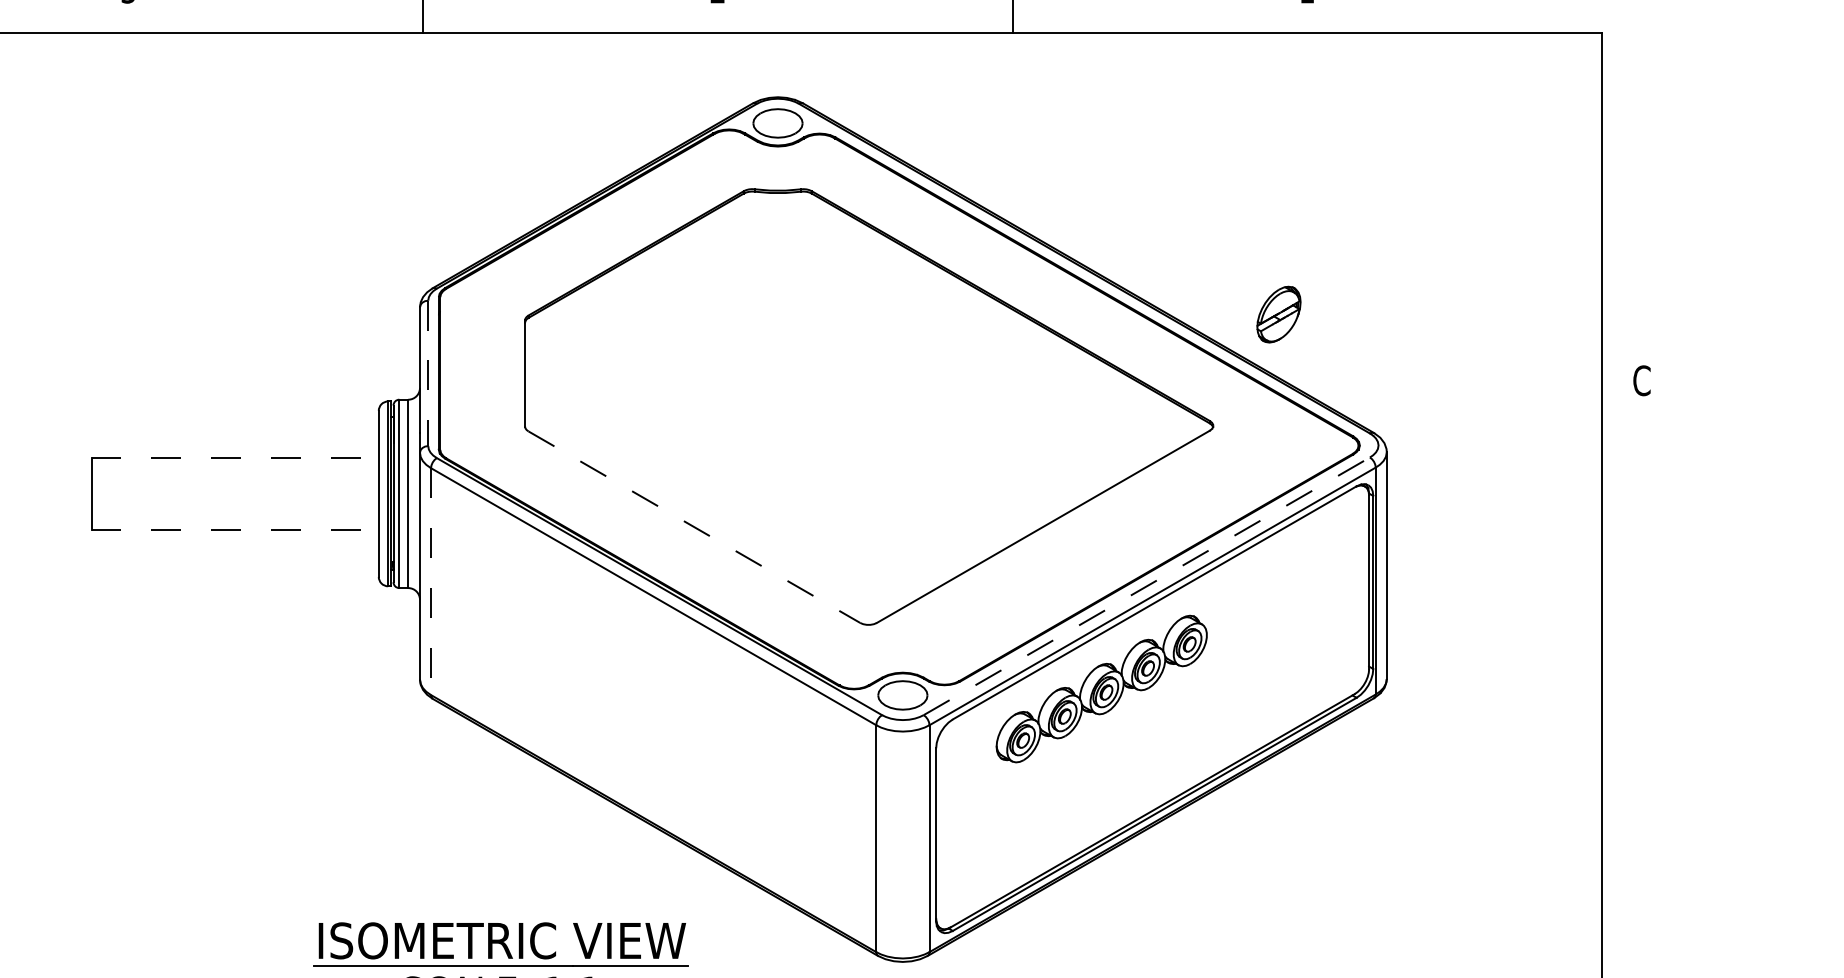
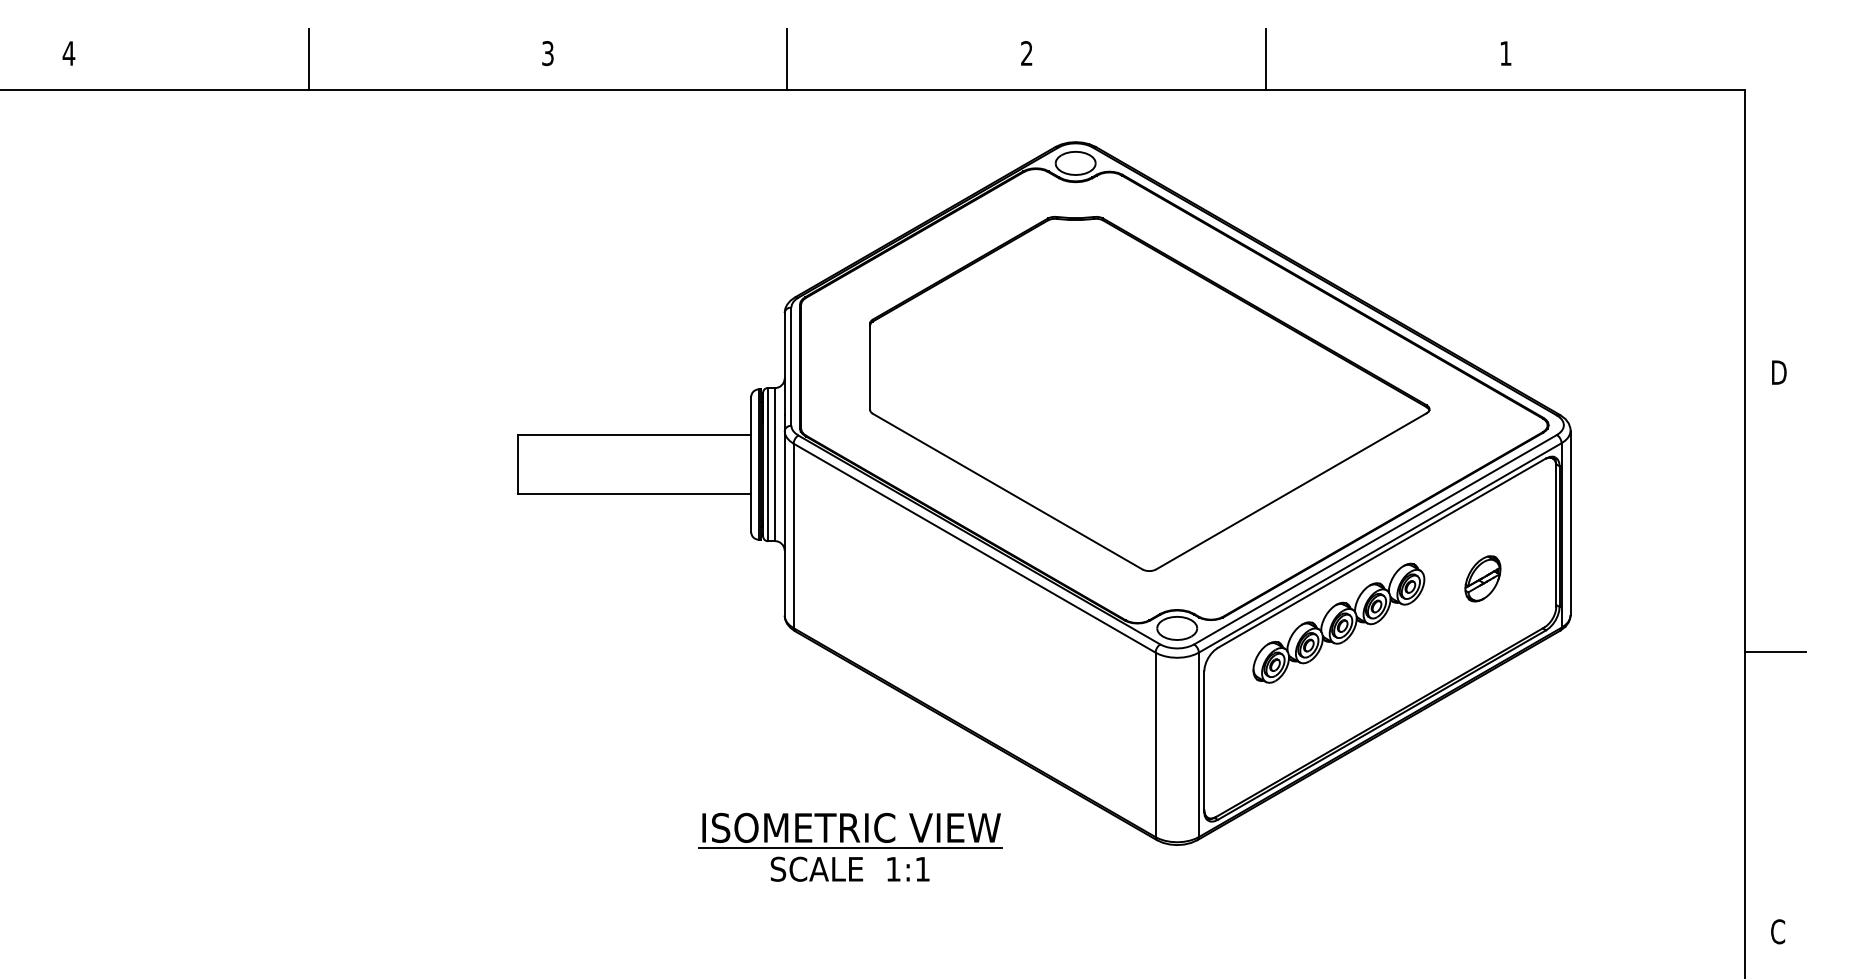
part: (1278, 314) -> (1482, 578), moved
line: (428, 374) -> (791, 367), dashed -> solid
text: (1642, 380) -> (1778, 372), C -> D
line: (235, 458) -> (634, 435), dashed -> solid
line: (694, 526) -> (1007, 491), dashed -> solid
line: (235, 529) -> (634, 493), dashed -> solid
line: (430, 582) -> (793, 536), dashed -> solid
line: (1146, 586) -> (1375, 539), dashed -> solid
line: (1638, 725) -> (1775, 652), added

